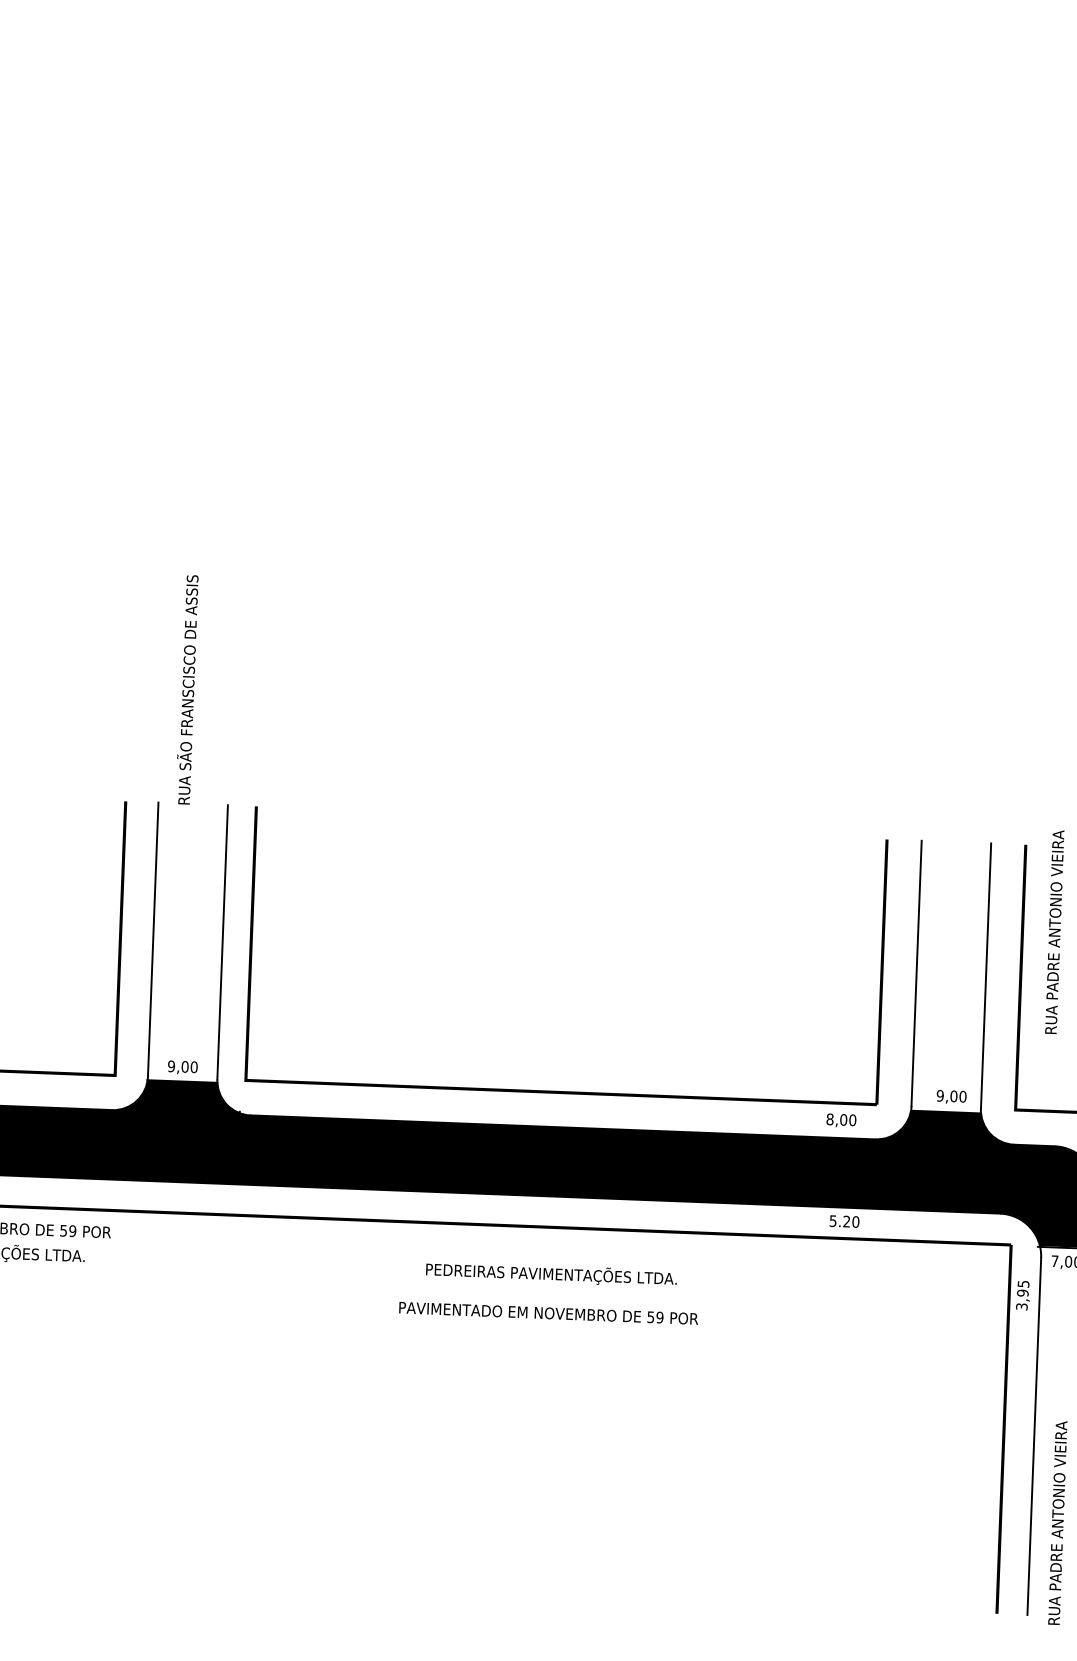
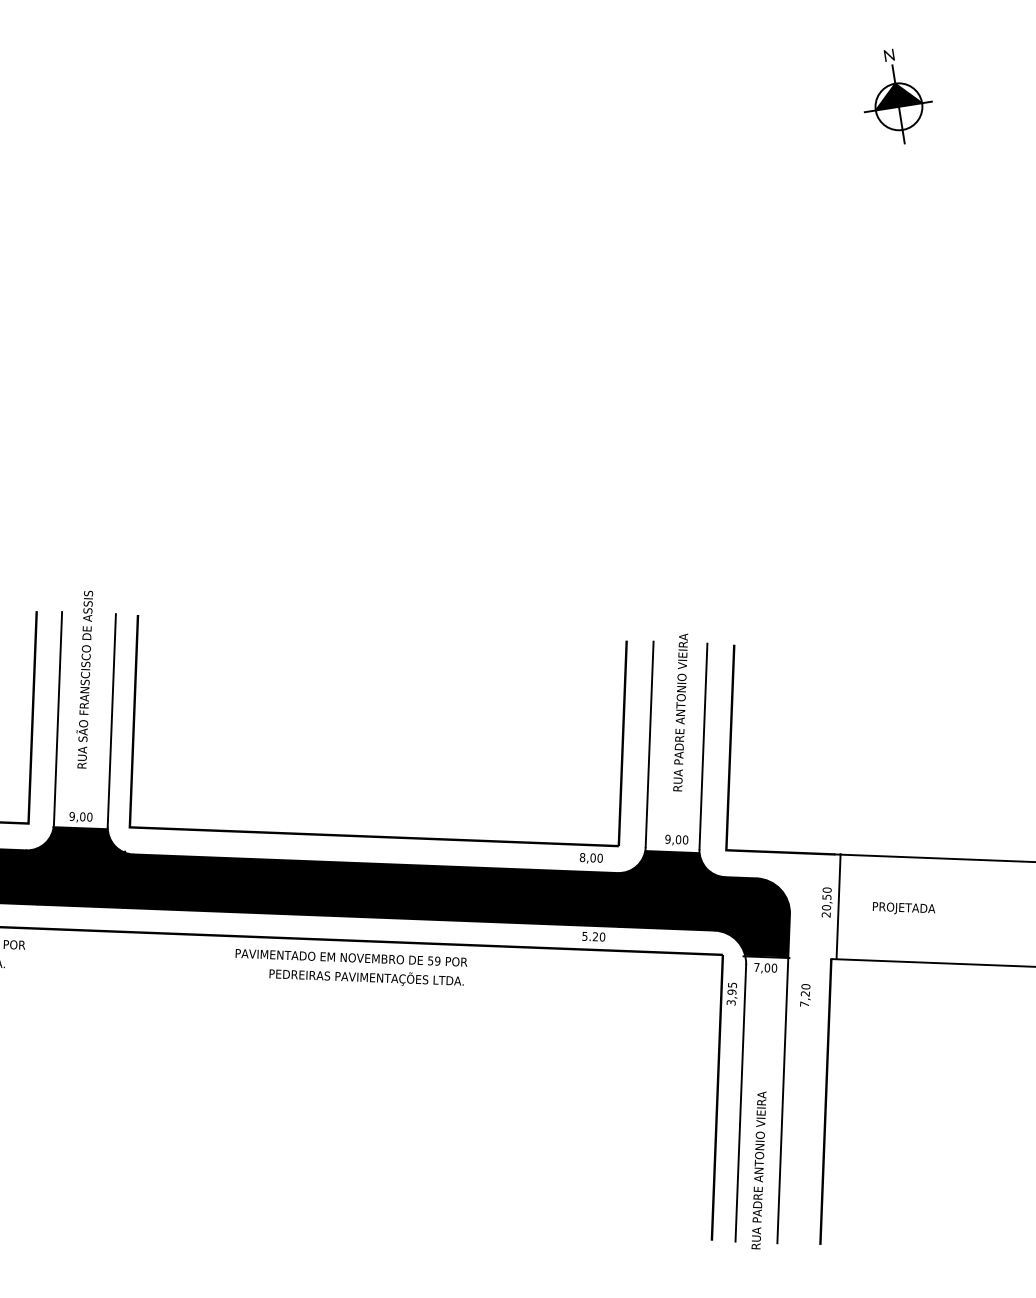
text: (187, 689) -> (84, 679), moved
text: (1054, 932) -> (680, 712), moved
text: (548, 1312) -> (351, 957), moved

